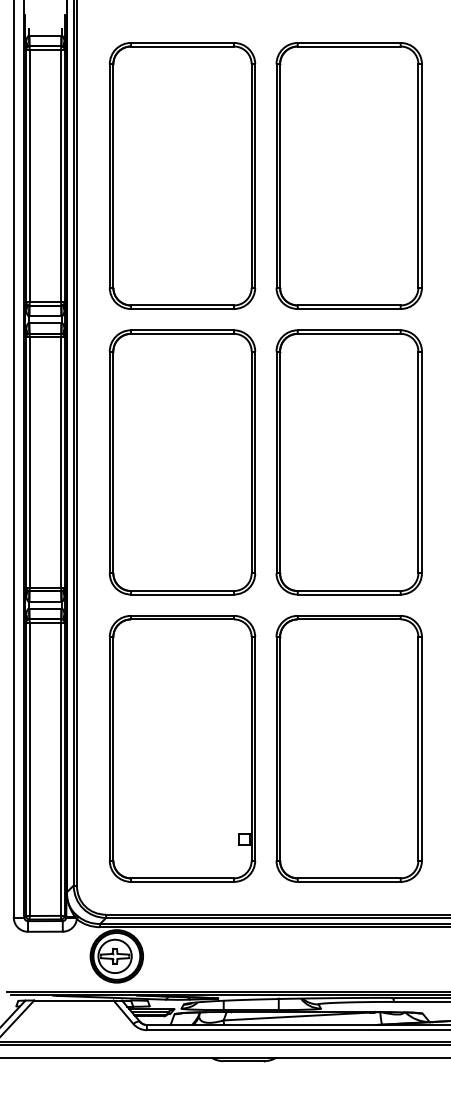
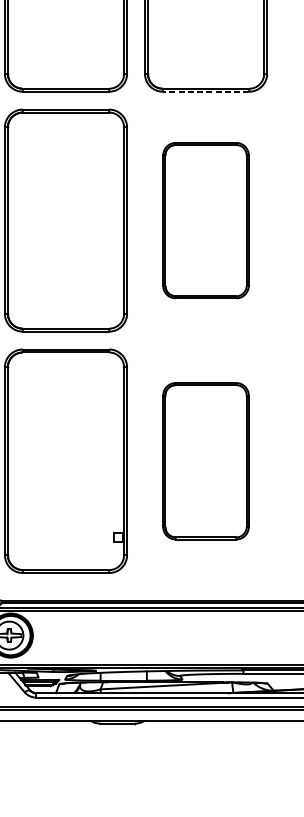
line: (348, 309) -> (205, 92), solid -> dashed
part: (348, 462) -> (205, 220), size x0.7
part: (348, 748) -> (205, 460), size x0.7

